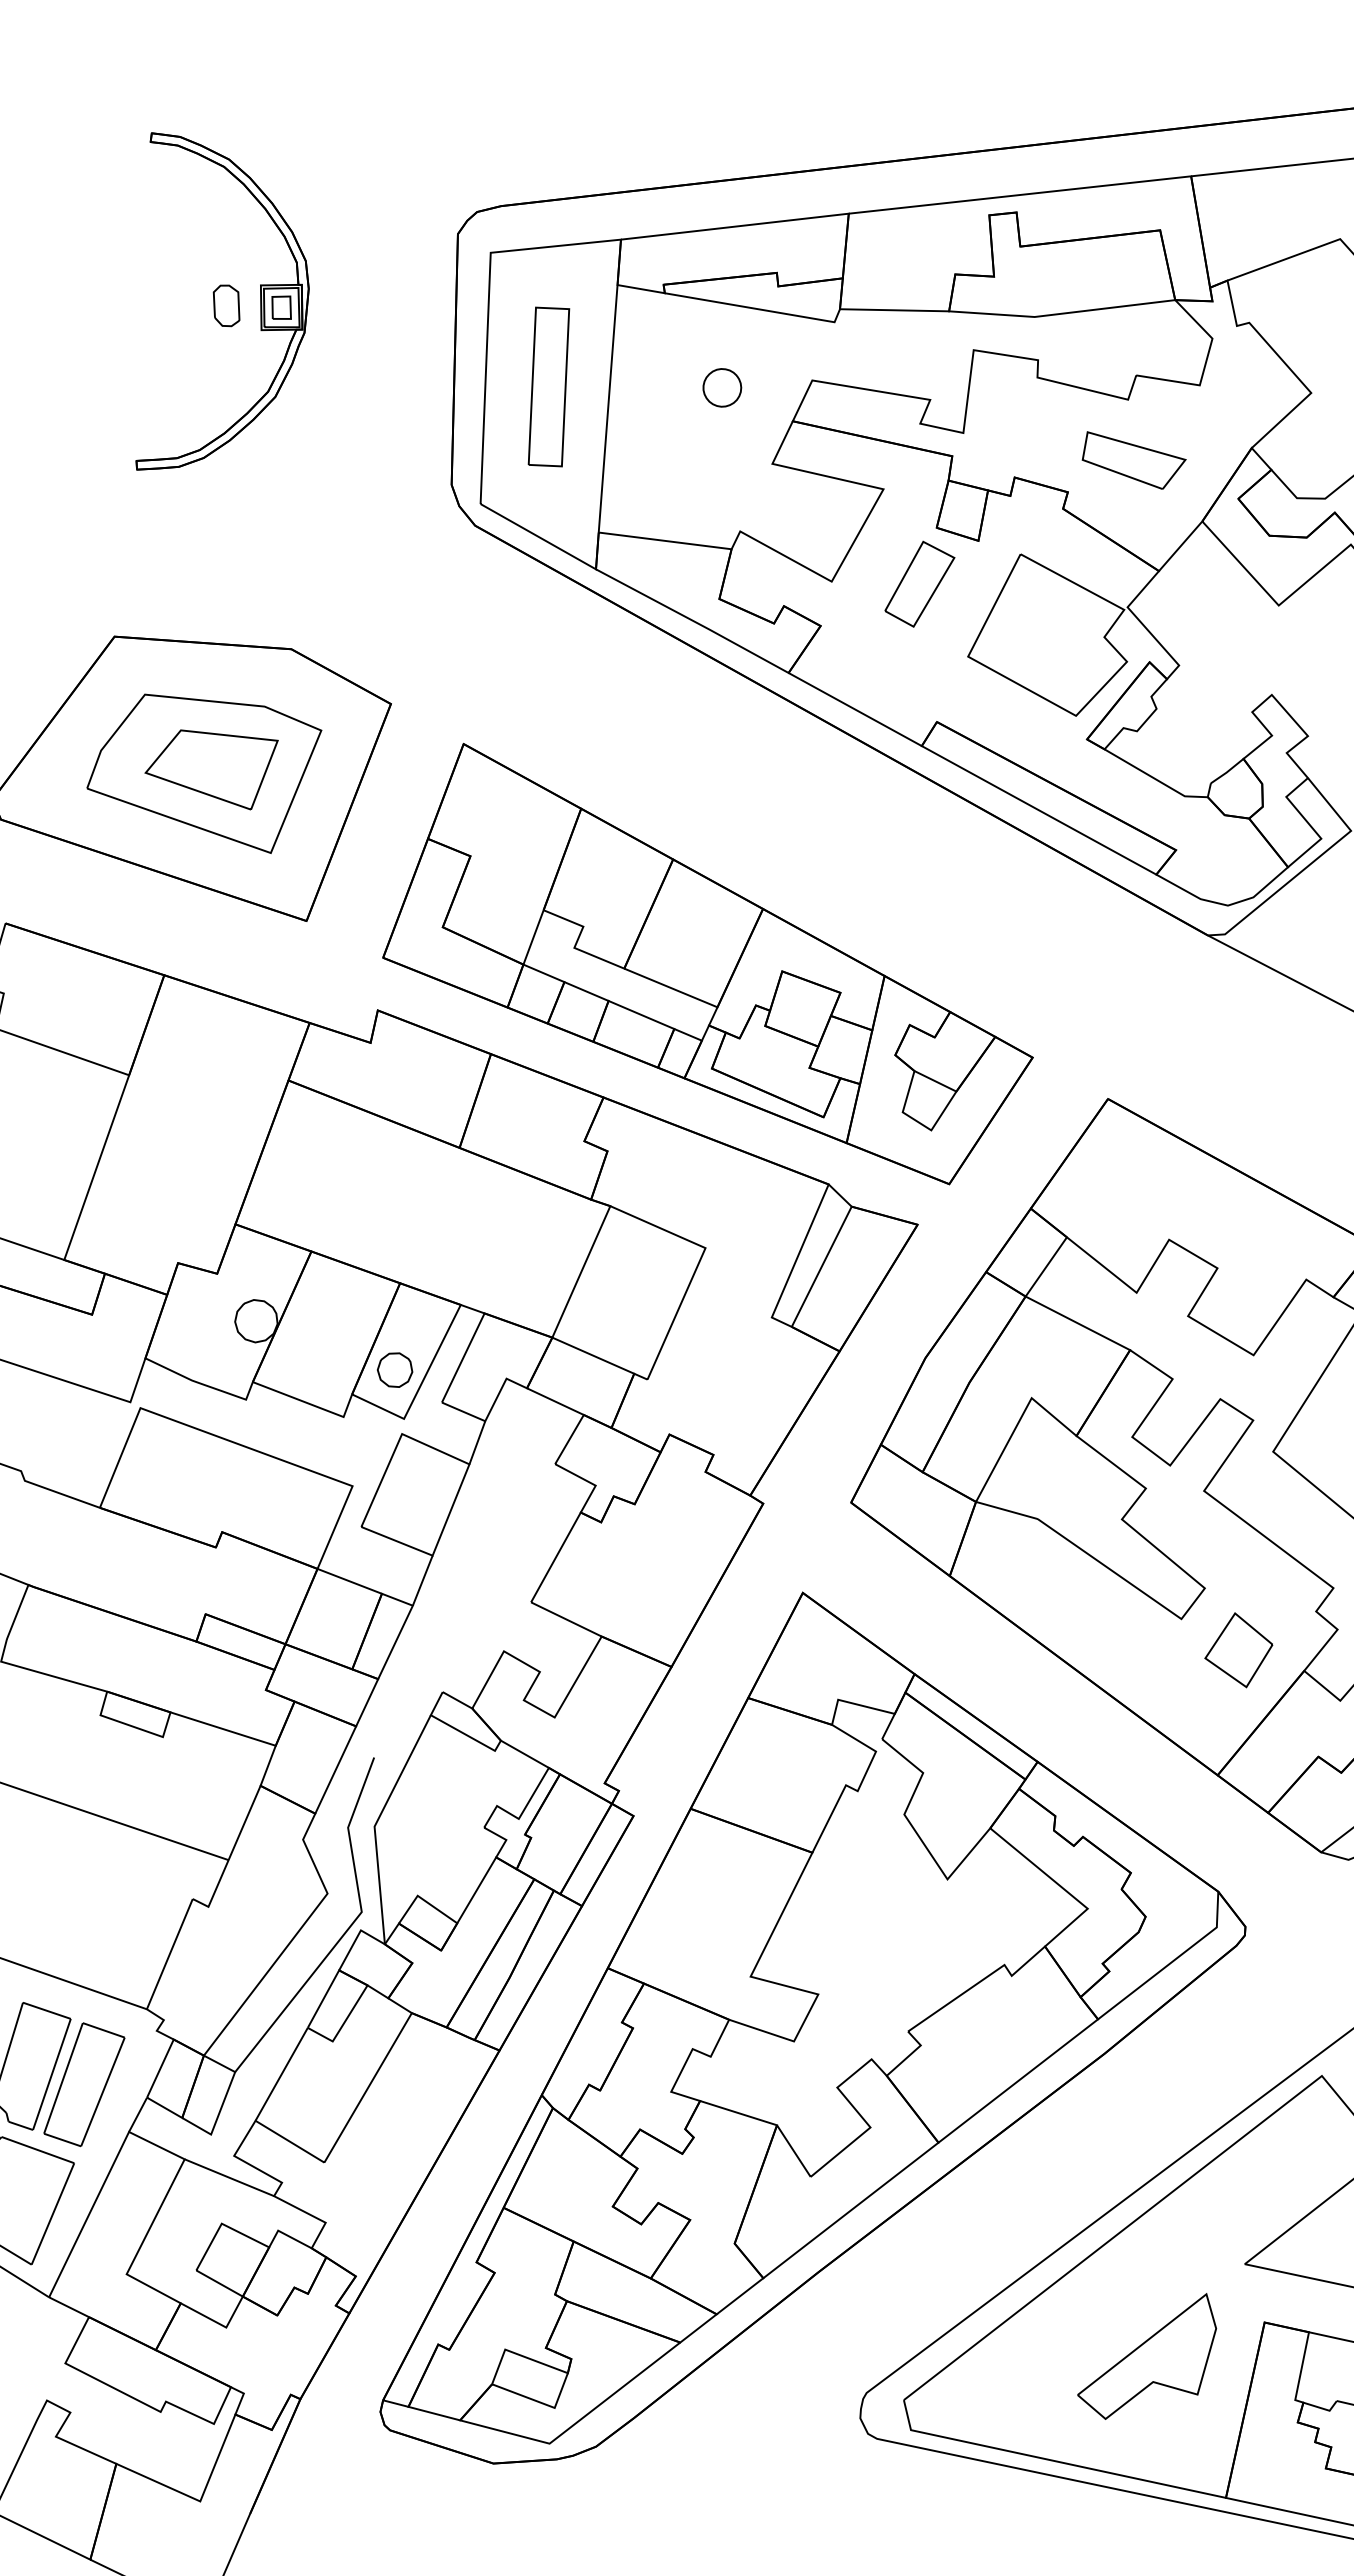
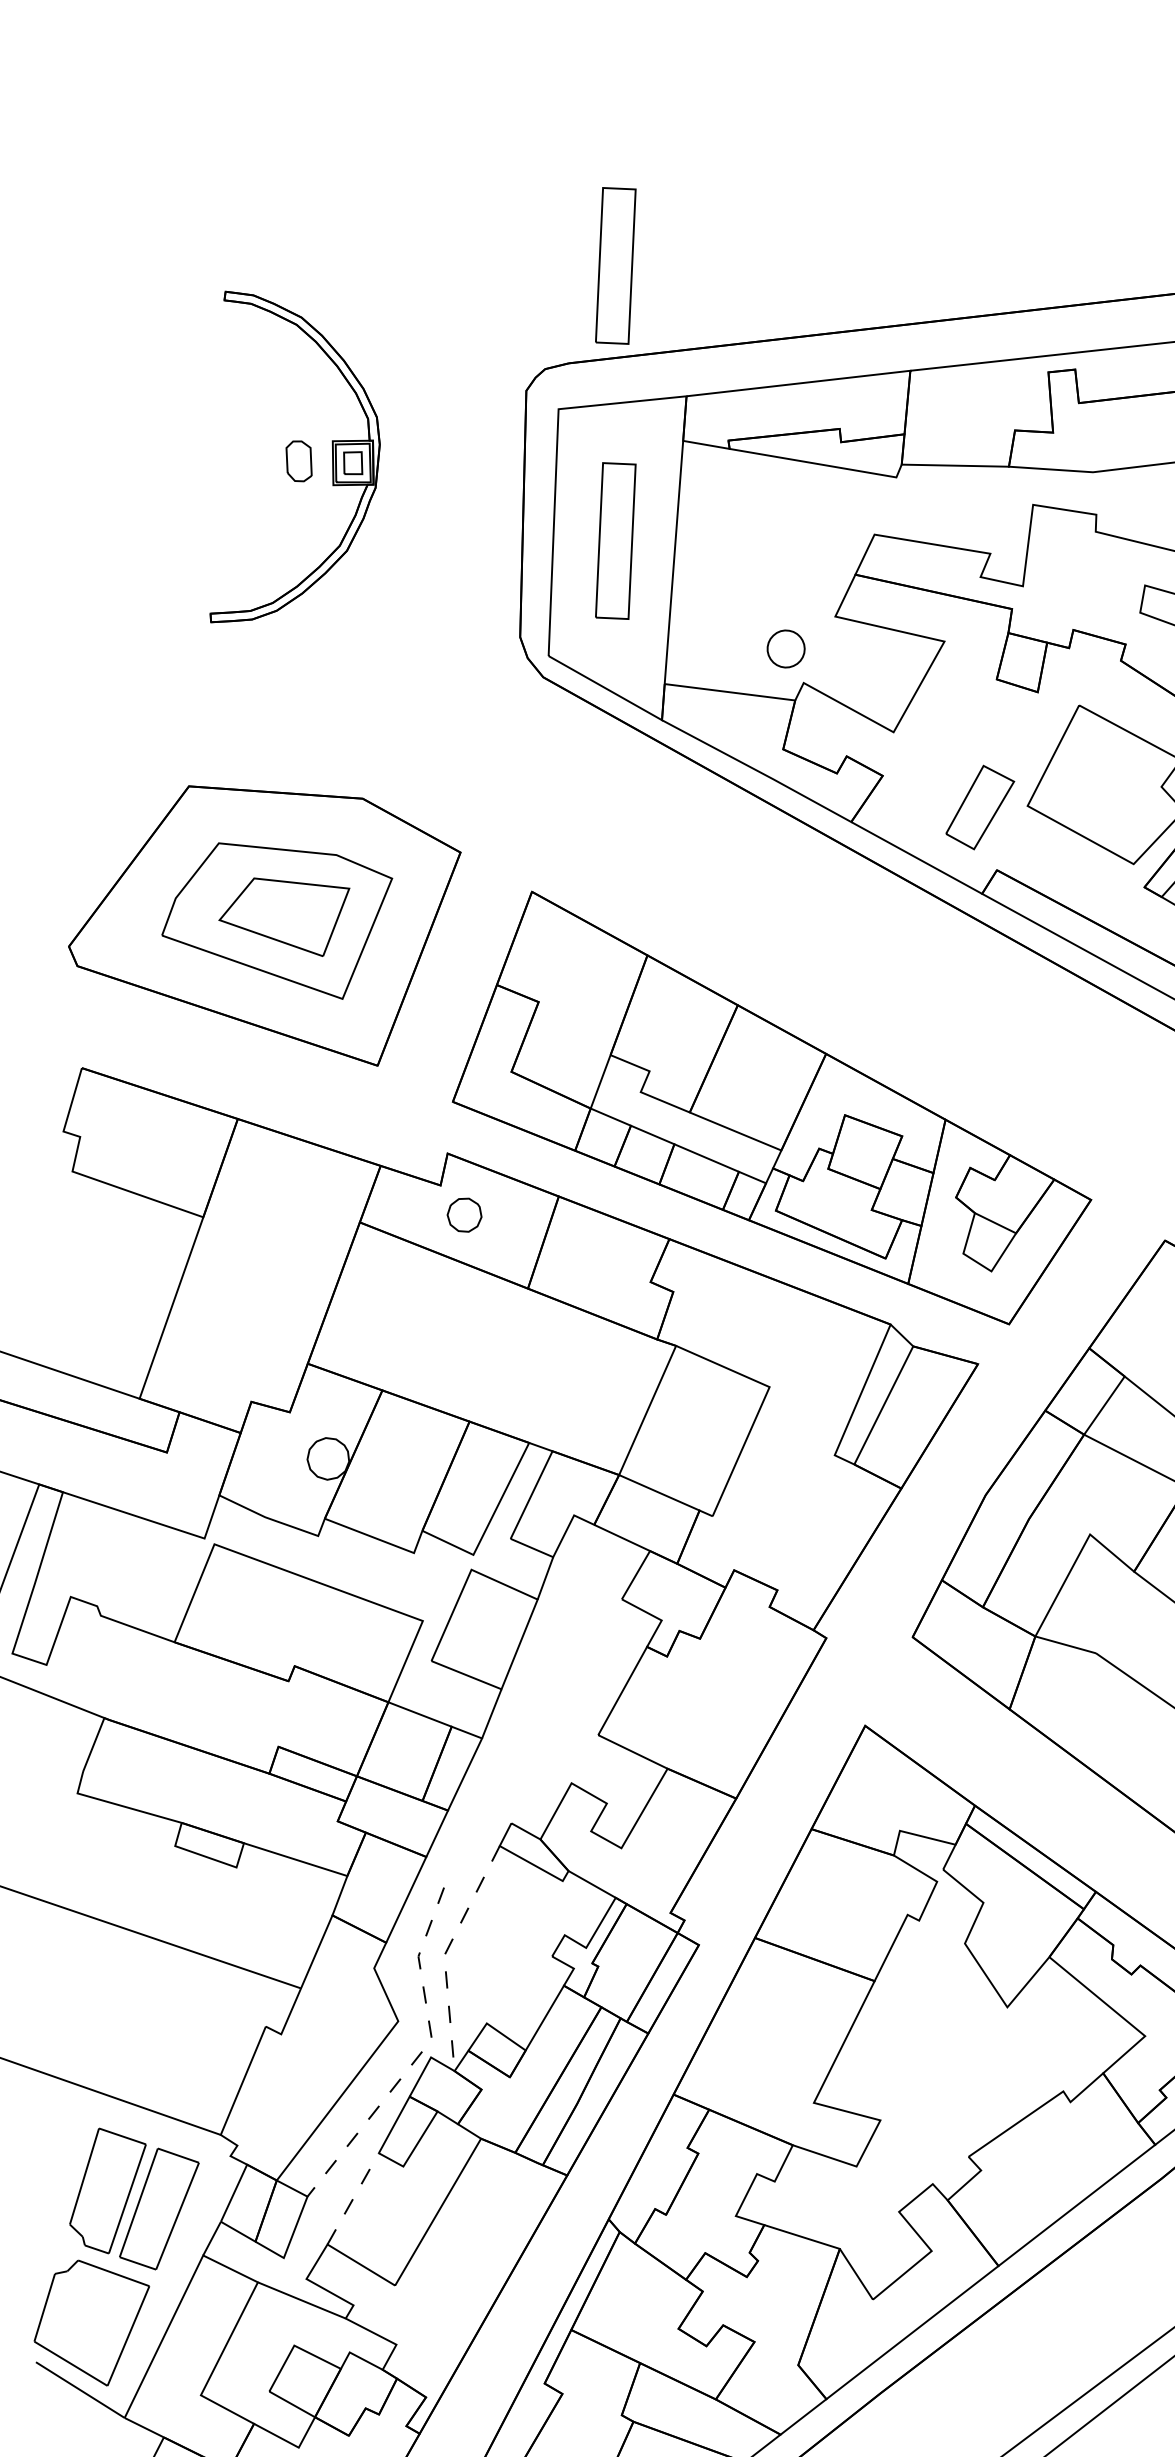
part: (548, 106) -> (615, 265), added
part: (722, 387) -> (786, 648), moved
part: (919, 583) -> (979, 806), moved
part: (395, 1369) -> (465, 1214), moved
line: (375, 1824) -> (445, 1953), solid -> dashed
line: (348, 1928) -> (418, 2055), solid -> dashed
line: (281, 2073) -> (353, 2198), solid -> dashed

